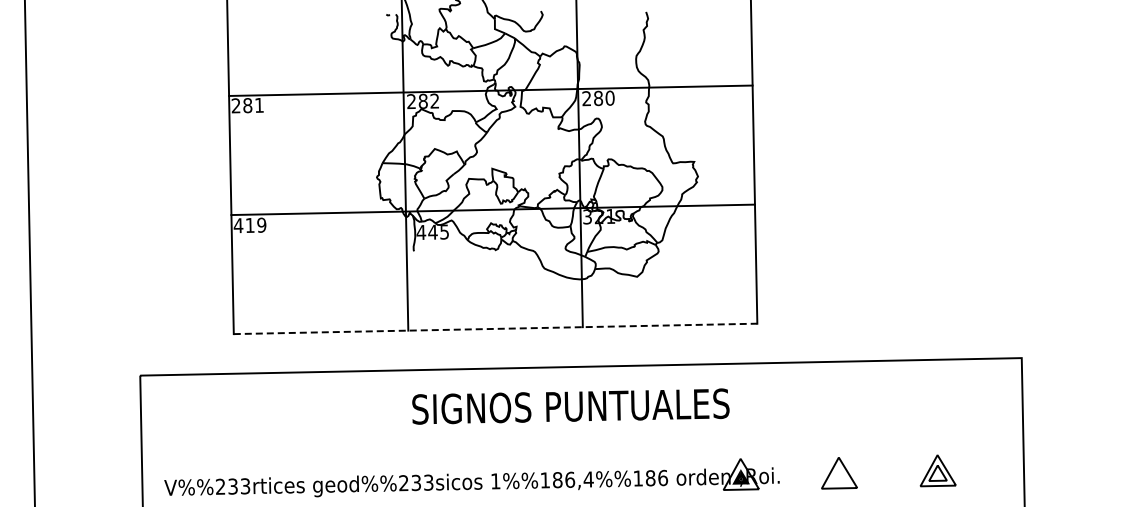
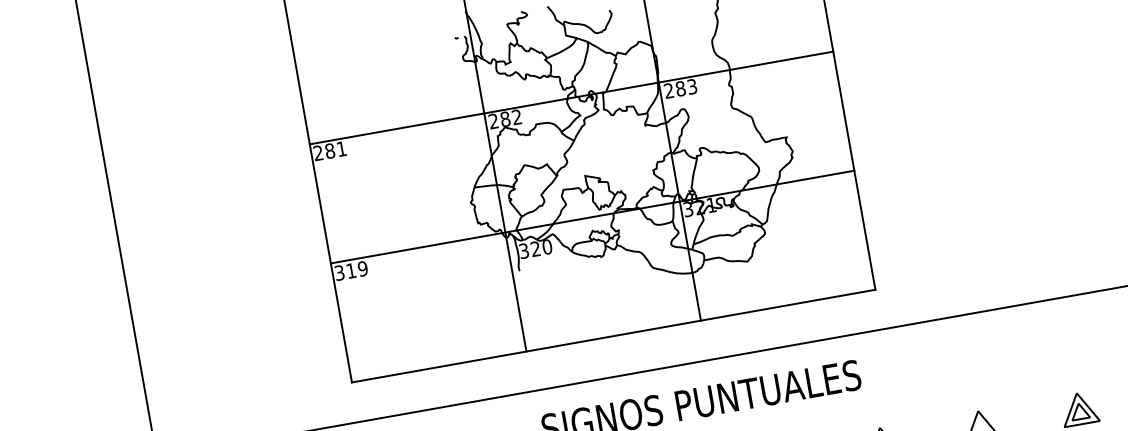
text: (609, 97) -> (691, 86), 280 -> 283
text: (238, 225) -> (339, 272), 419 -> 319
text: (432, 232) -> (535, 249), 445 -> 320
line: (495, 328) -> (613, 335), dashed -> solid

